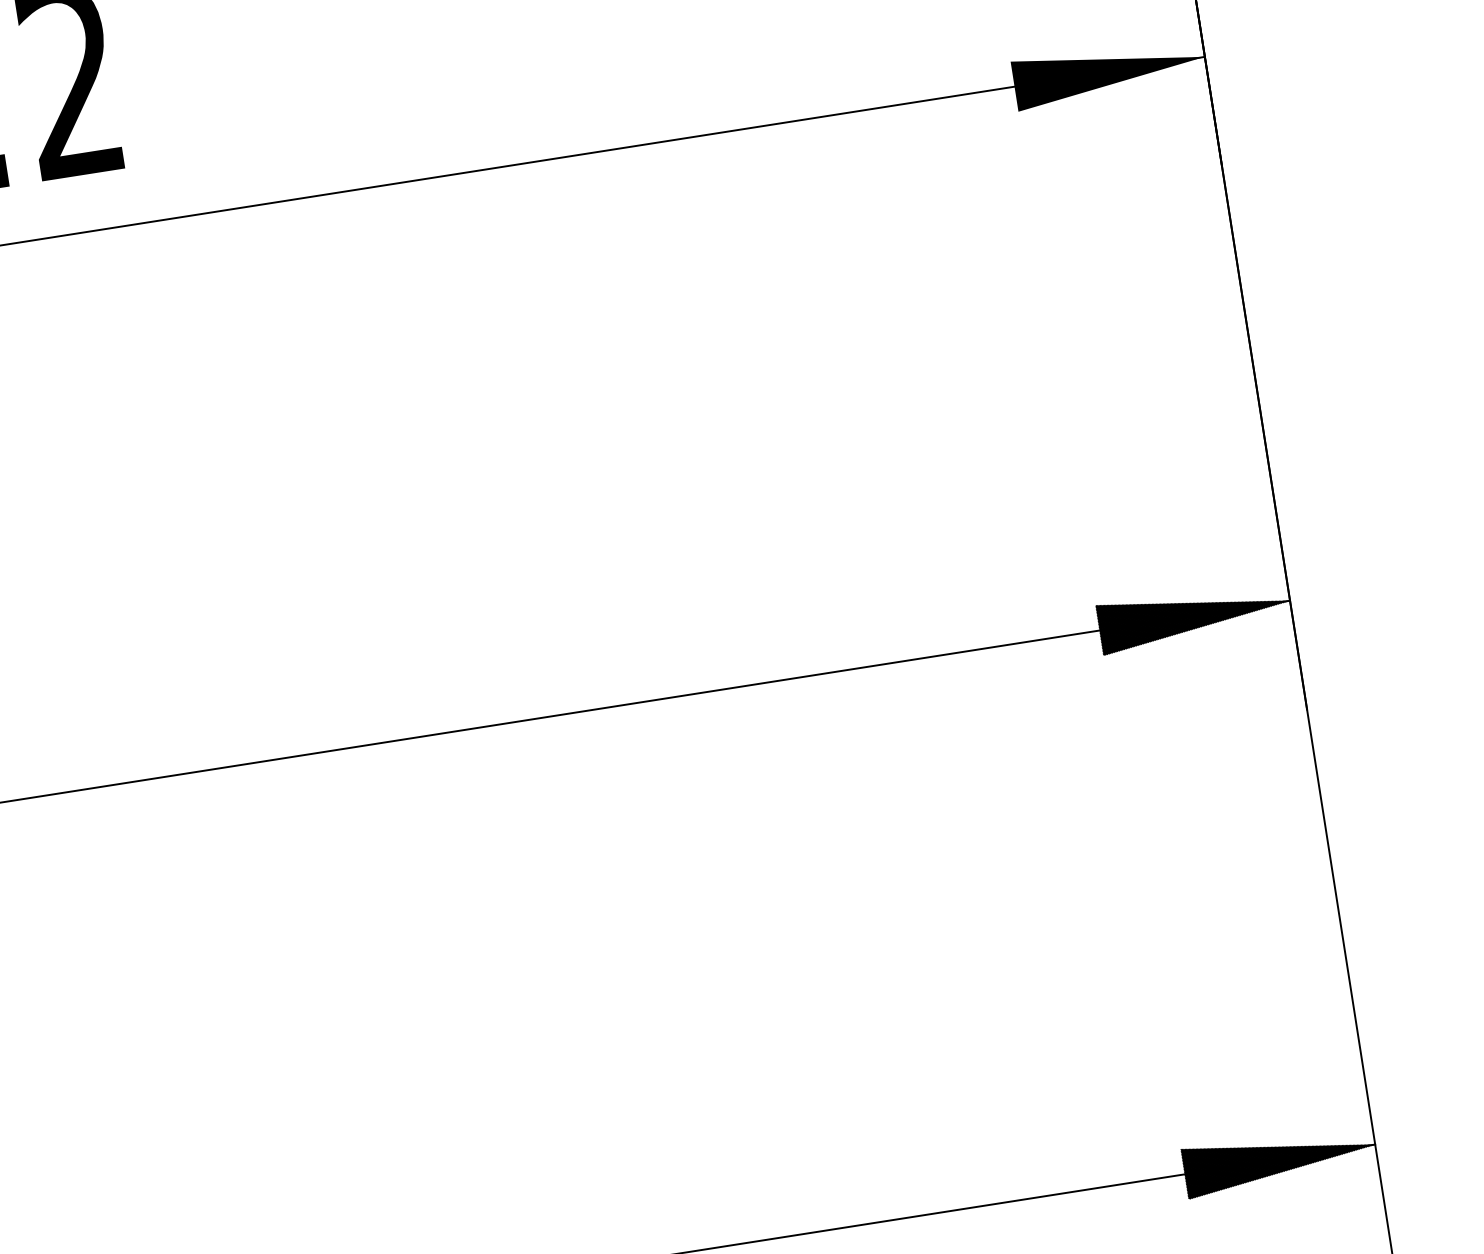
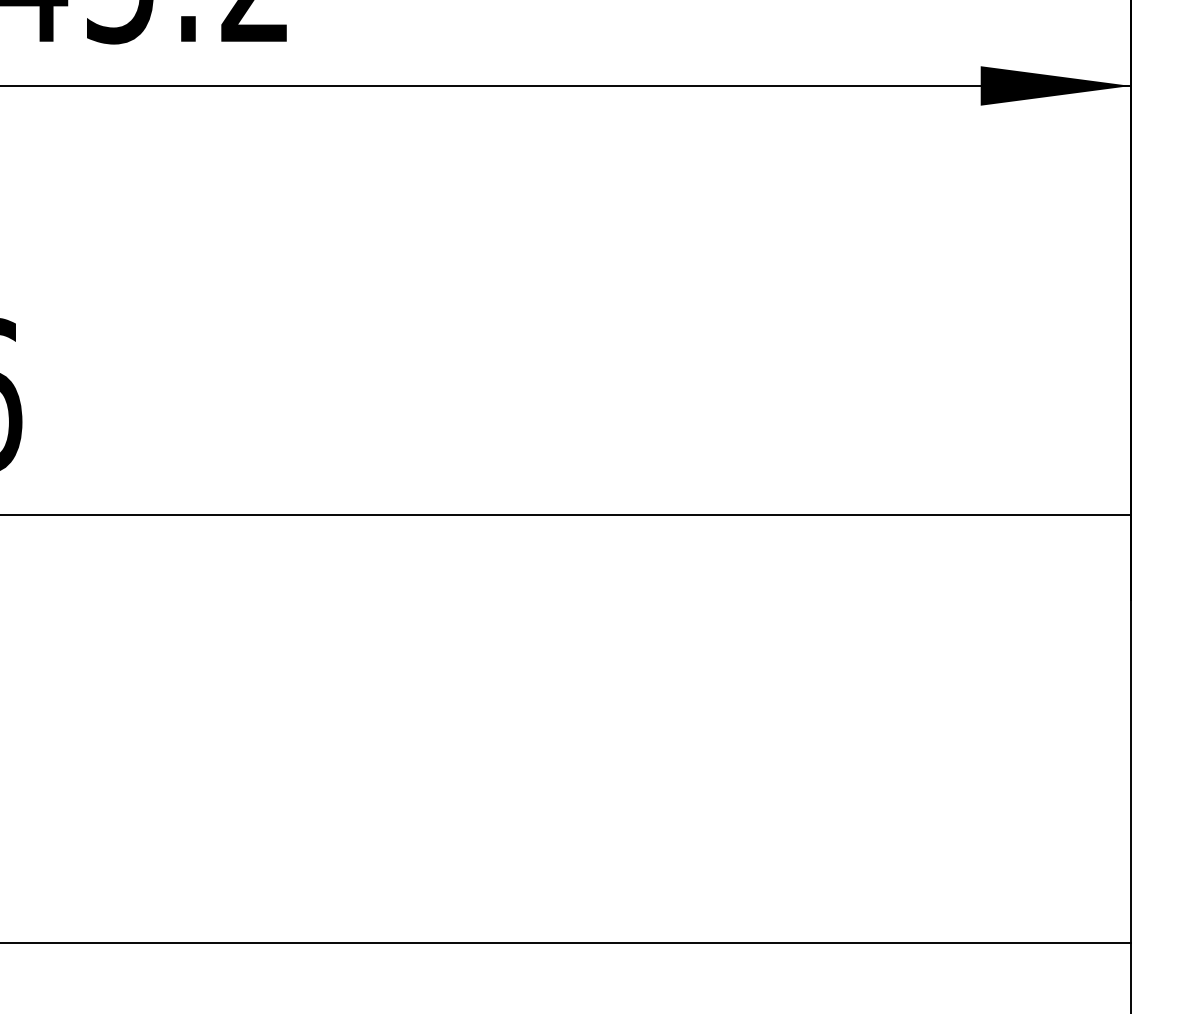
hatch: (1194, 615) -> (1055, 514), removed
hatch: (1279, 1158) -> (1055, 942), removed

